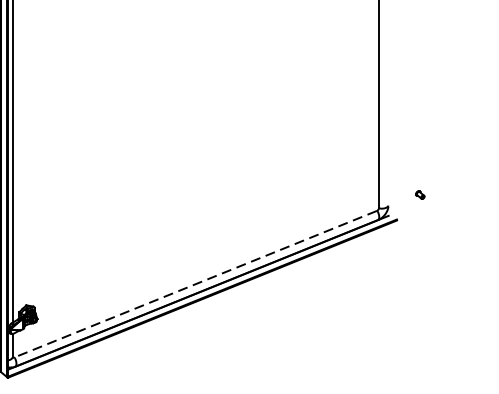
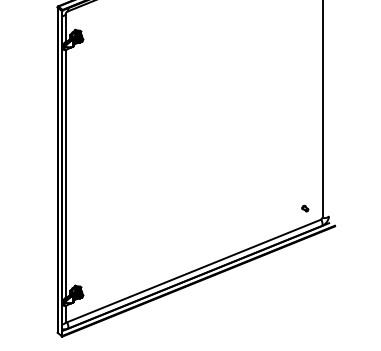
part: (420, 194) -> (305, 208), moved
line: (195, 284) -> (193, 271), dashed -> solid

